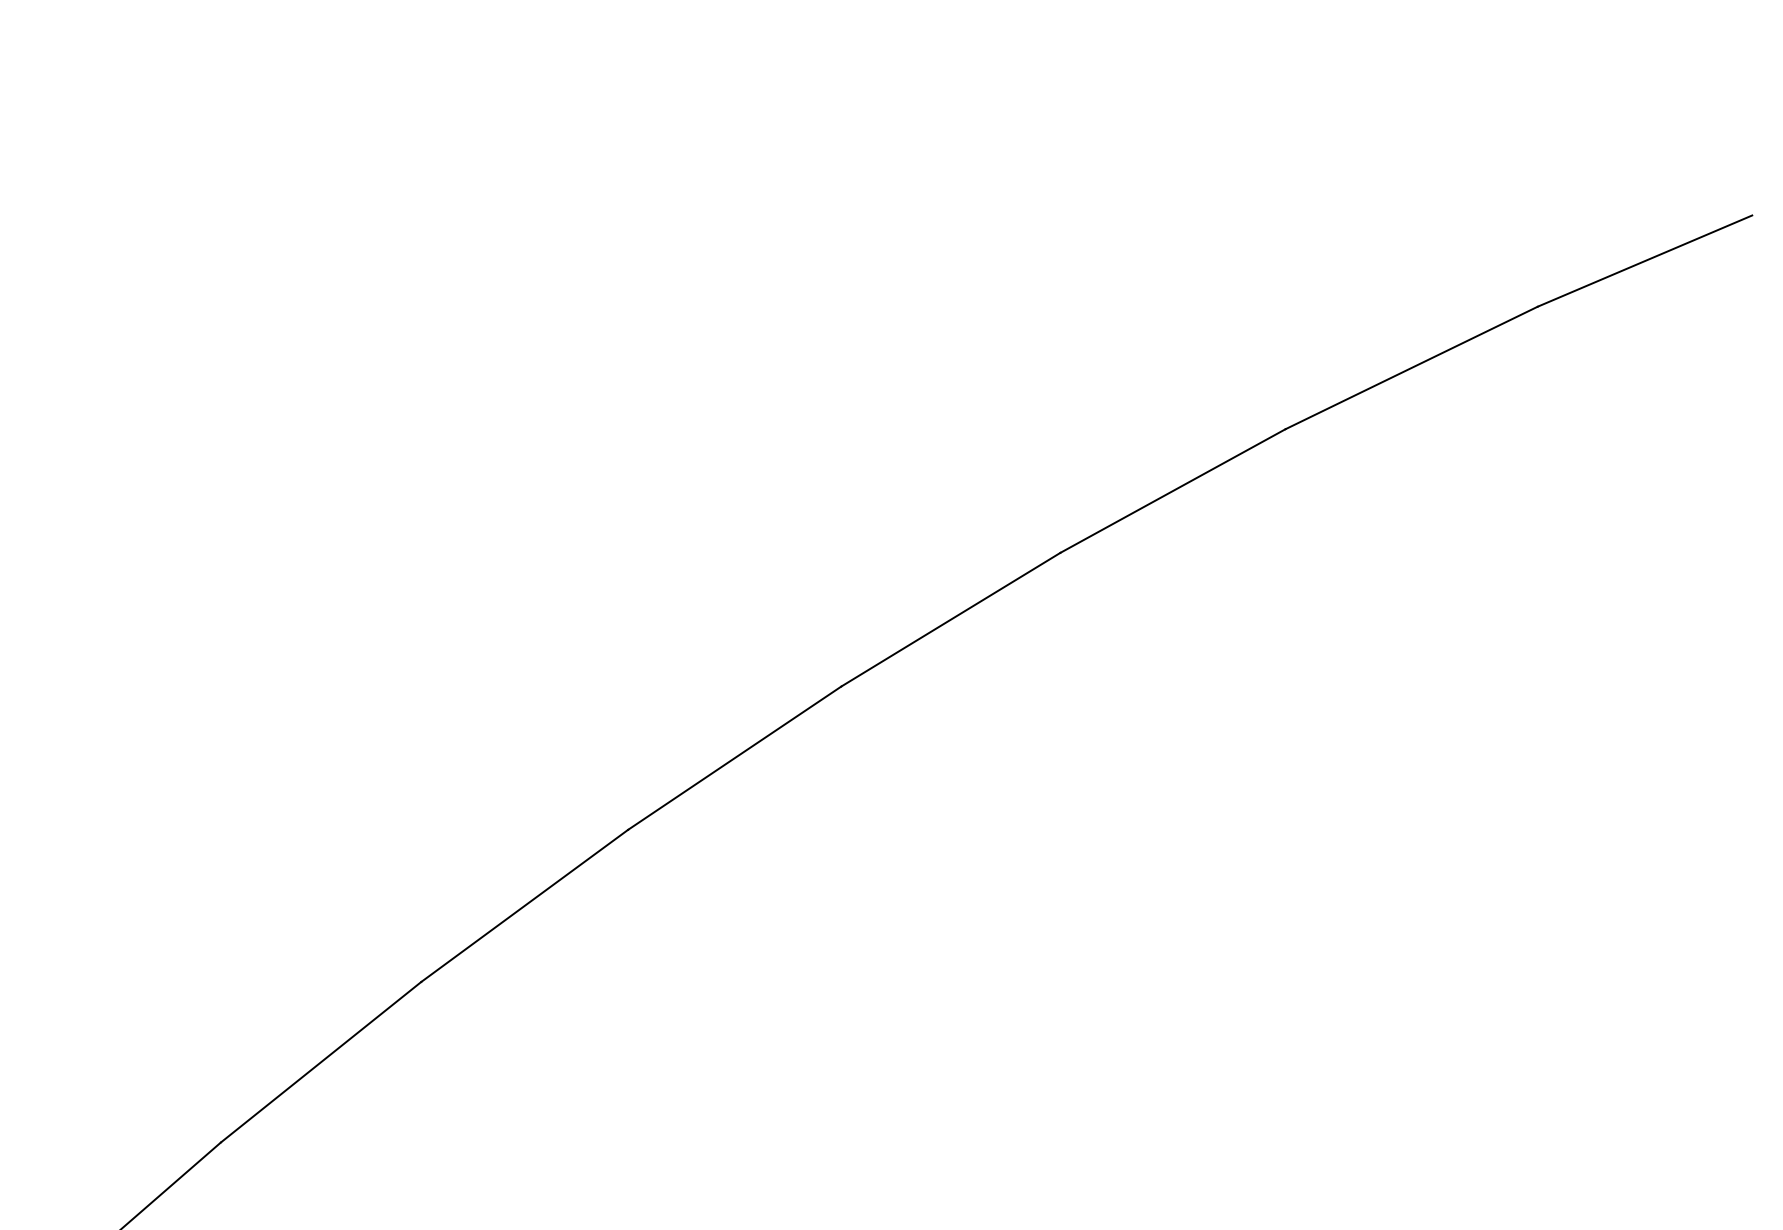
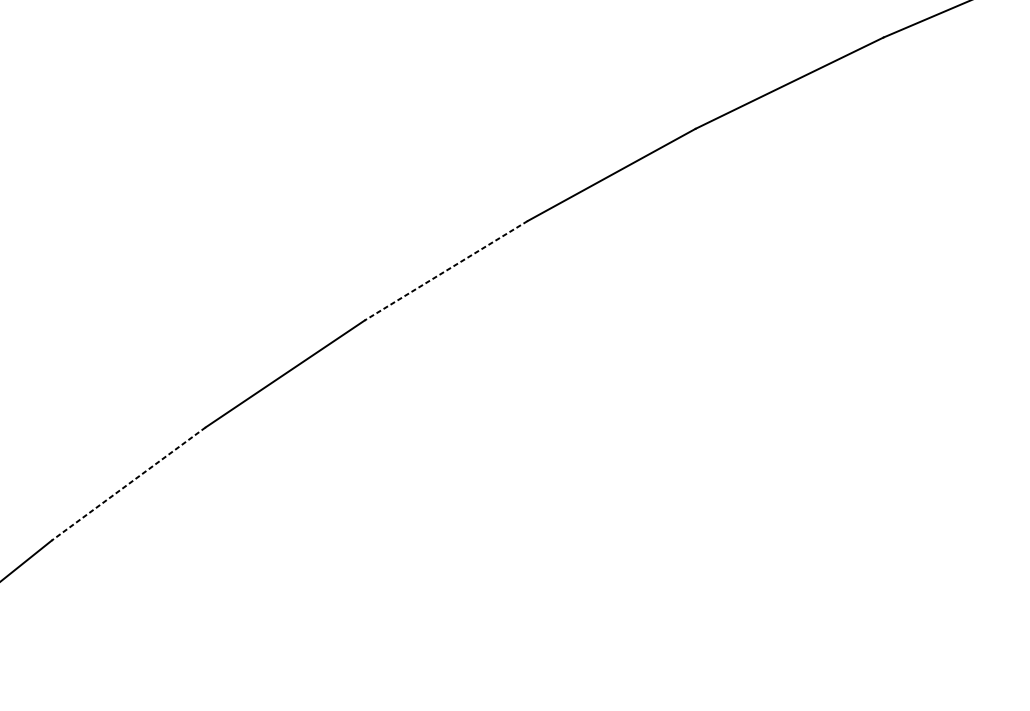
line: (950, 619) -> (446, 270), solid -> dashed
line: (524, 906) -> (128, 484), solid -> dashed

